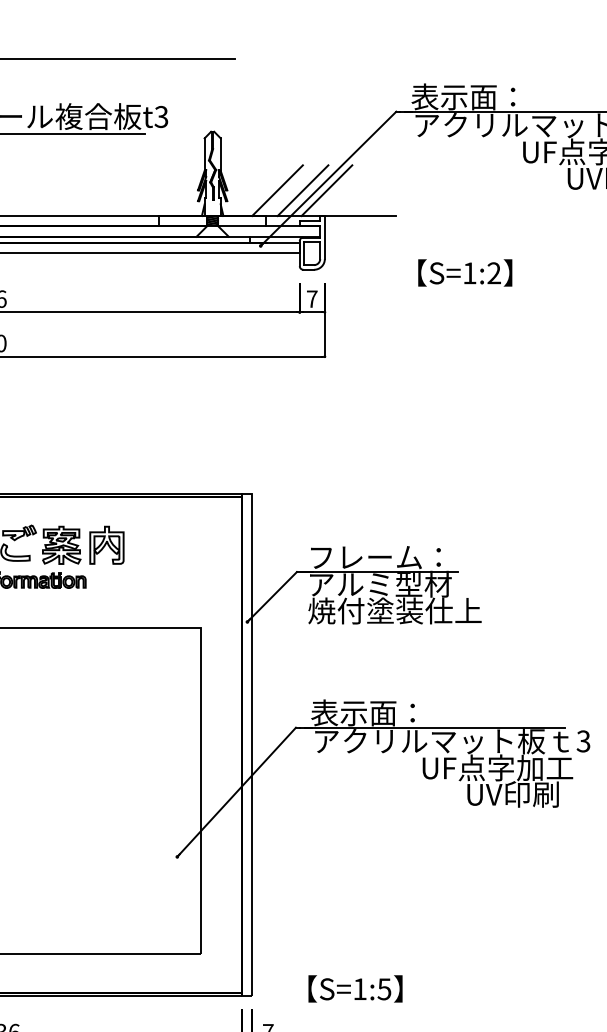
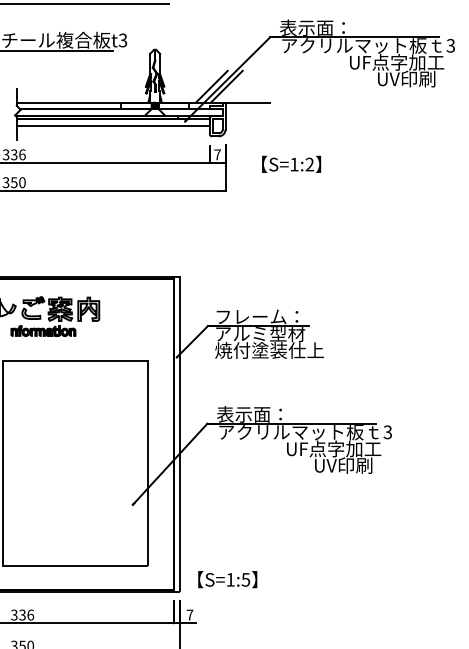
line: (277, 190) -> (195, 86), removed
text: (465, 271) -> (291, 163), moved
text: (355, 988) -> (227, 579), moved

